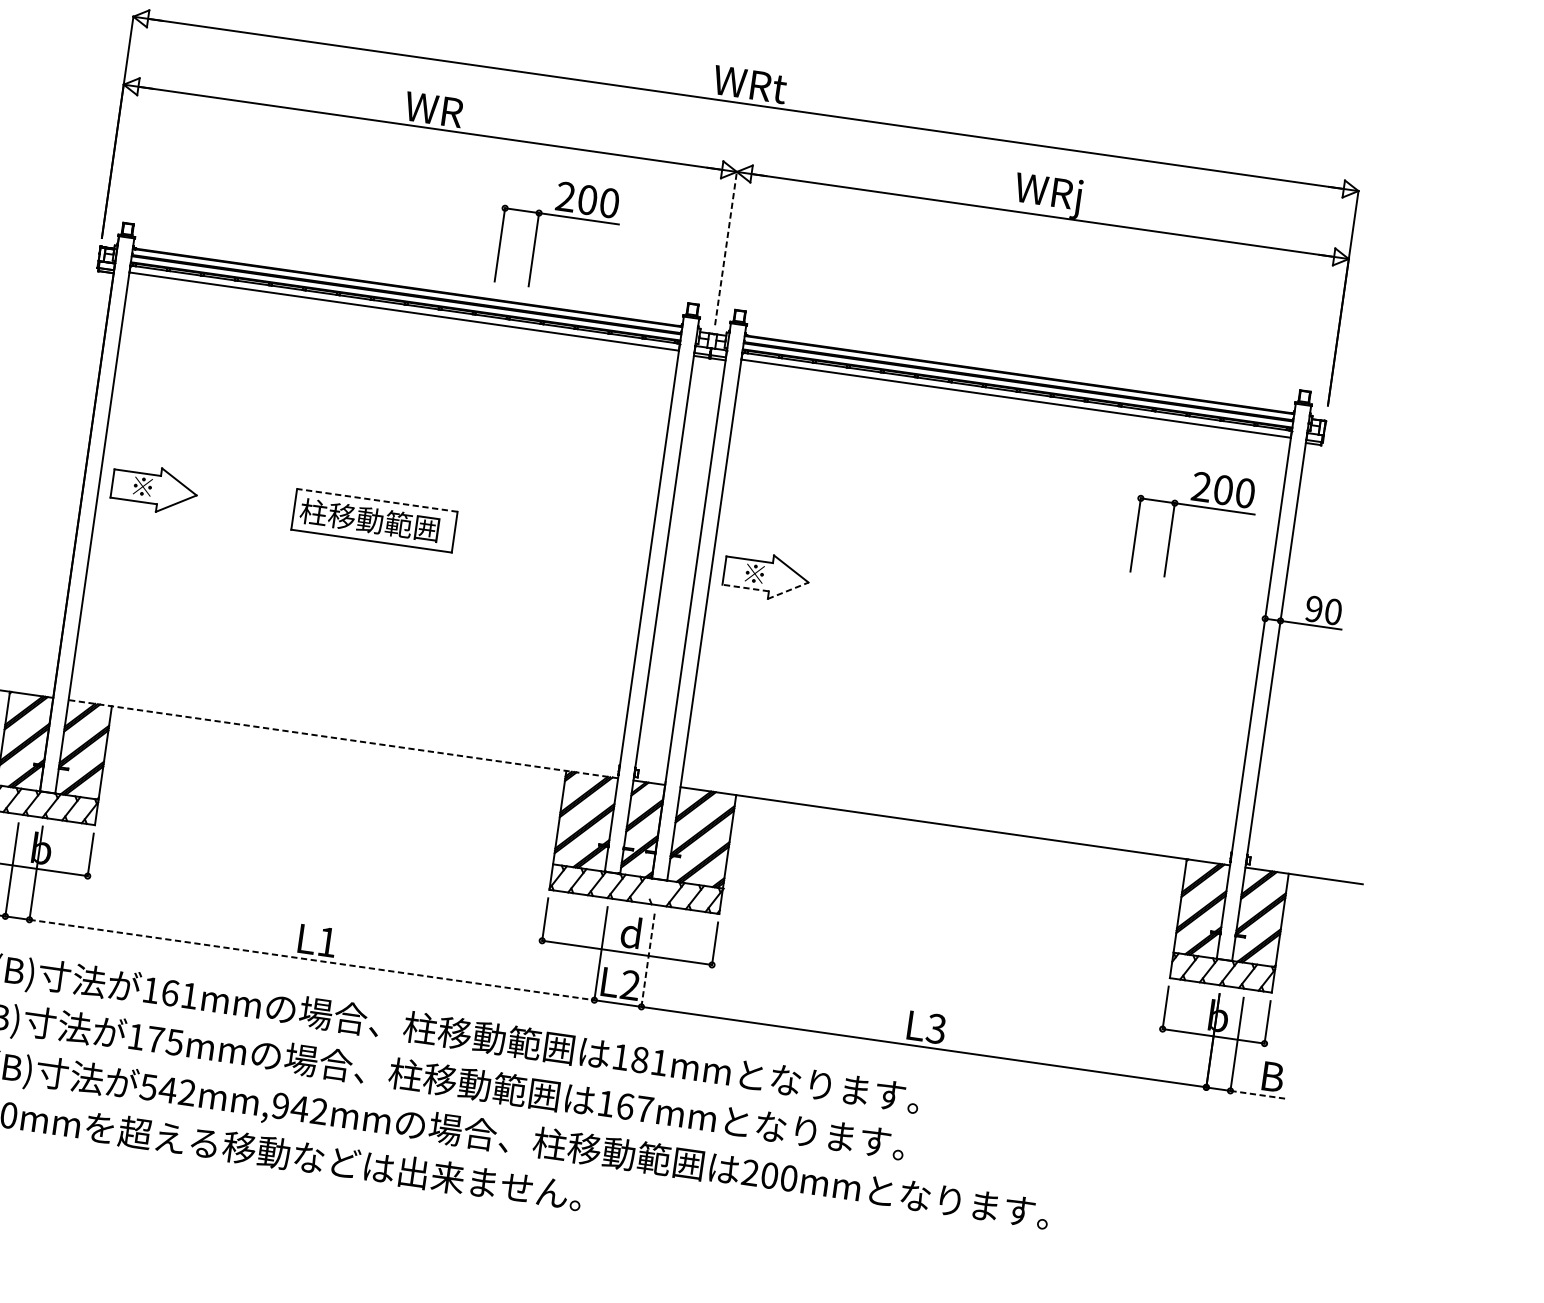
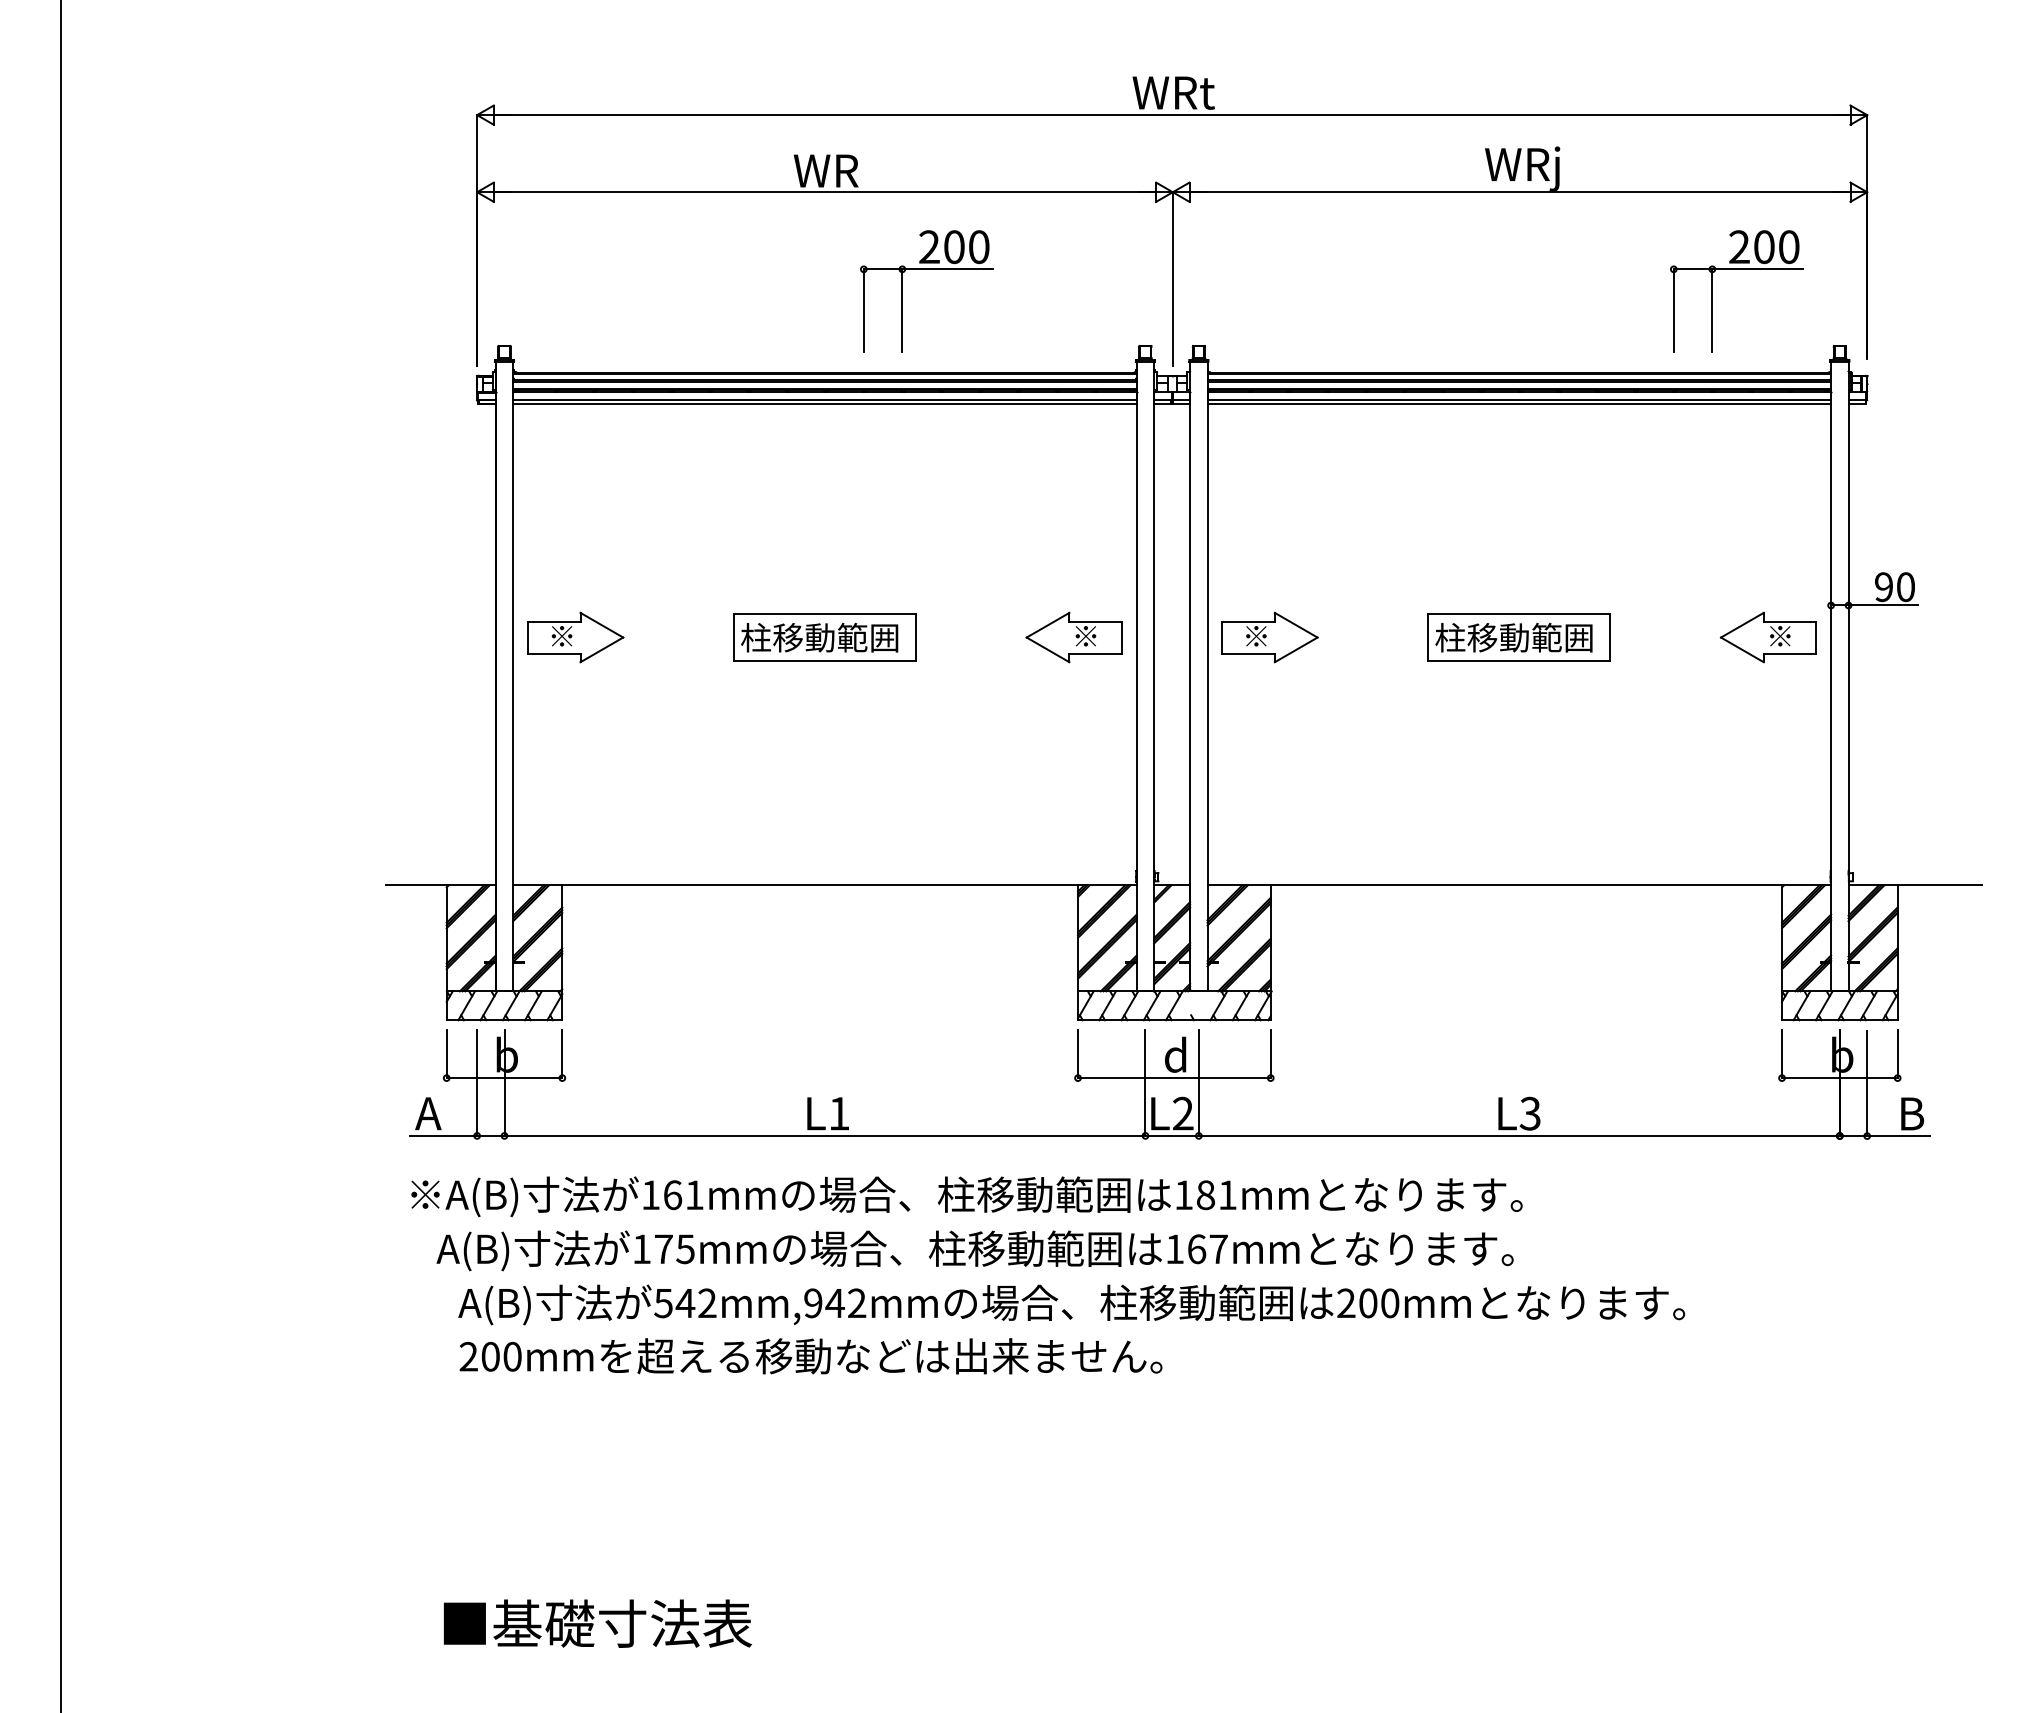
part: (560, 216) -> (926, 269), moved
line: (725, 247) -> (1172, 278), dashed -> solid
line: (403, 314) -> (824, 403), added
line: (1015, 401) -> (1519, 403), added
line: (376, 500) -> (824, 614), dashed -> solid
part: (1196, 506) -> (1736, 269), moved
part: (593, 551) -> (1073, 637), added
line: (745, 587) -> (1248, 653), dashed -> solid
line: (788, 590) -> (1296, 649), dashed -> solid
part: (985, 607) -> (1518, 637), added
part: (1205, 638) -> (1767, 637), added
line: (342, 739) -> (824, 885), dashed -> solid
line: (312, 959) -> (825, 1135), dashed -> solid
line: (647, 960) -> (1198, 1083), dashed -> solid
line: (1258, 1095) -> (1899, 1136), dashed -> solid

